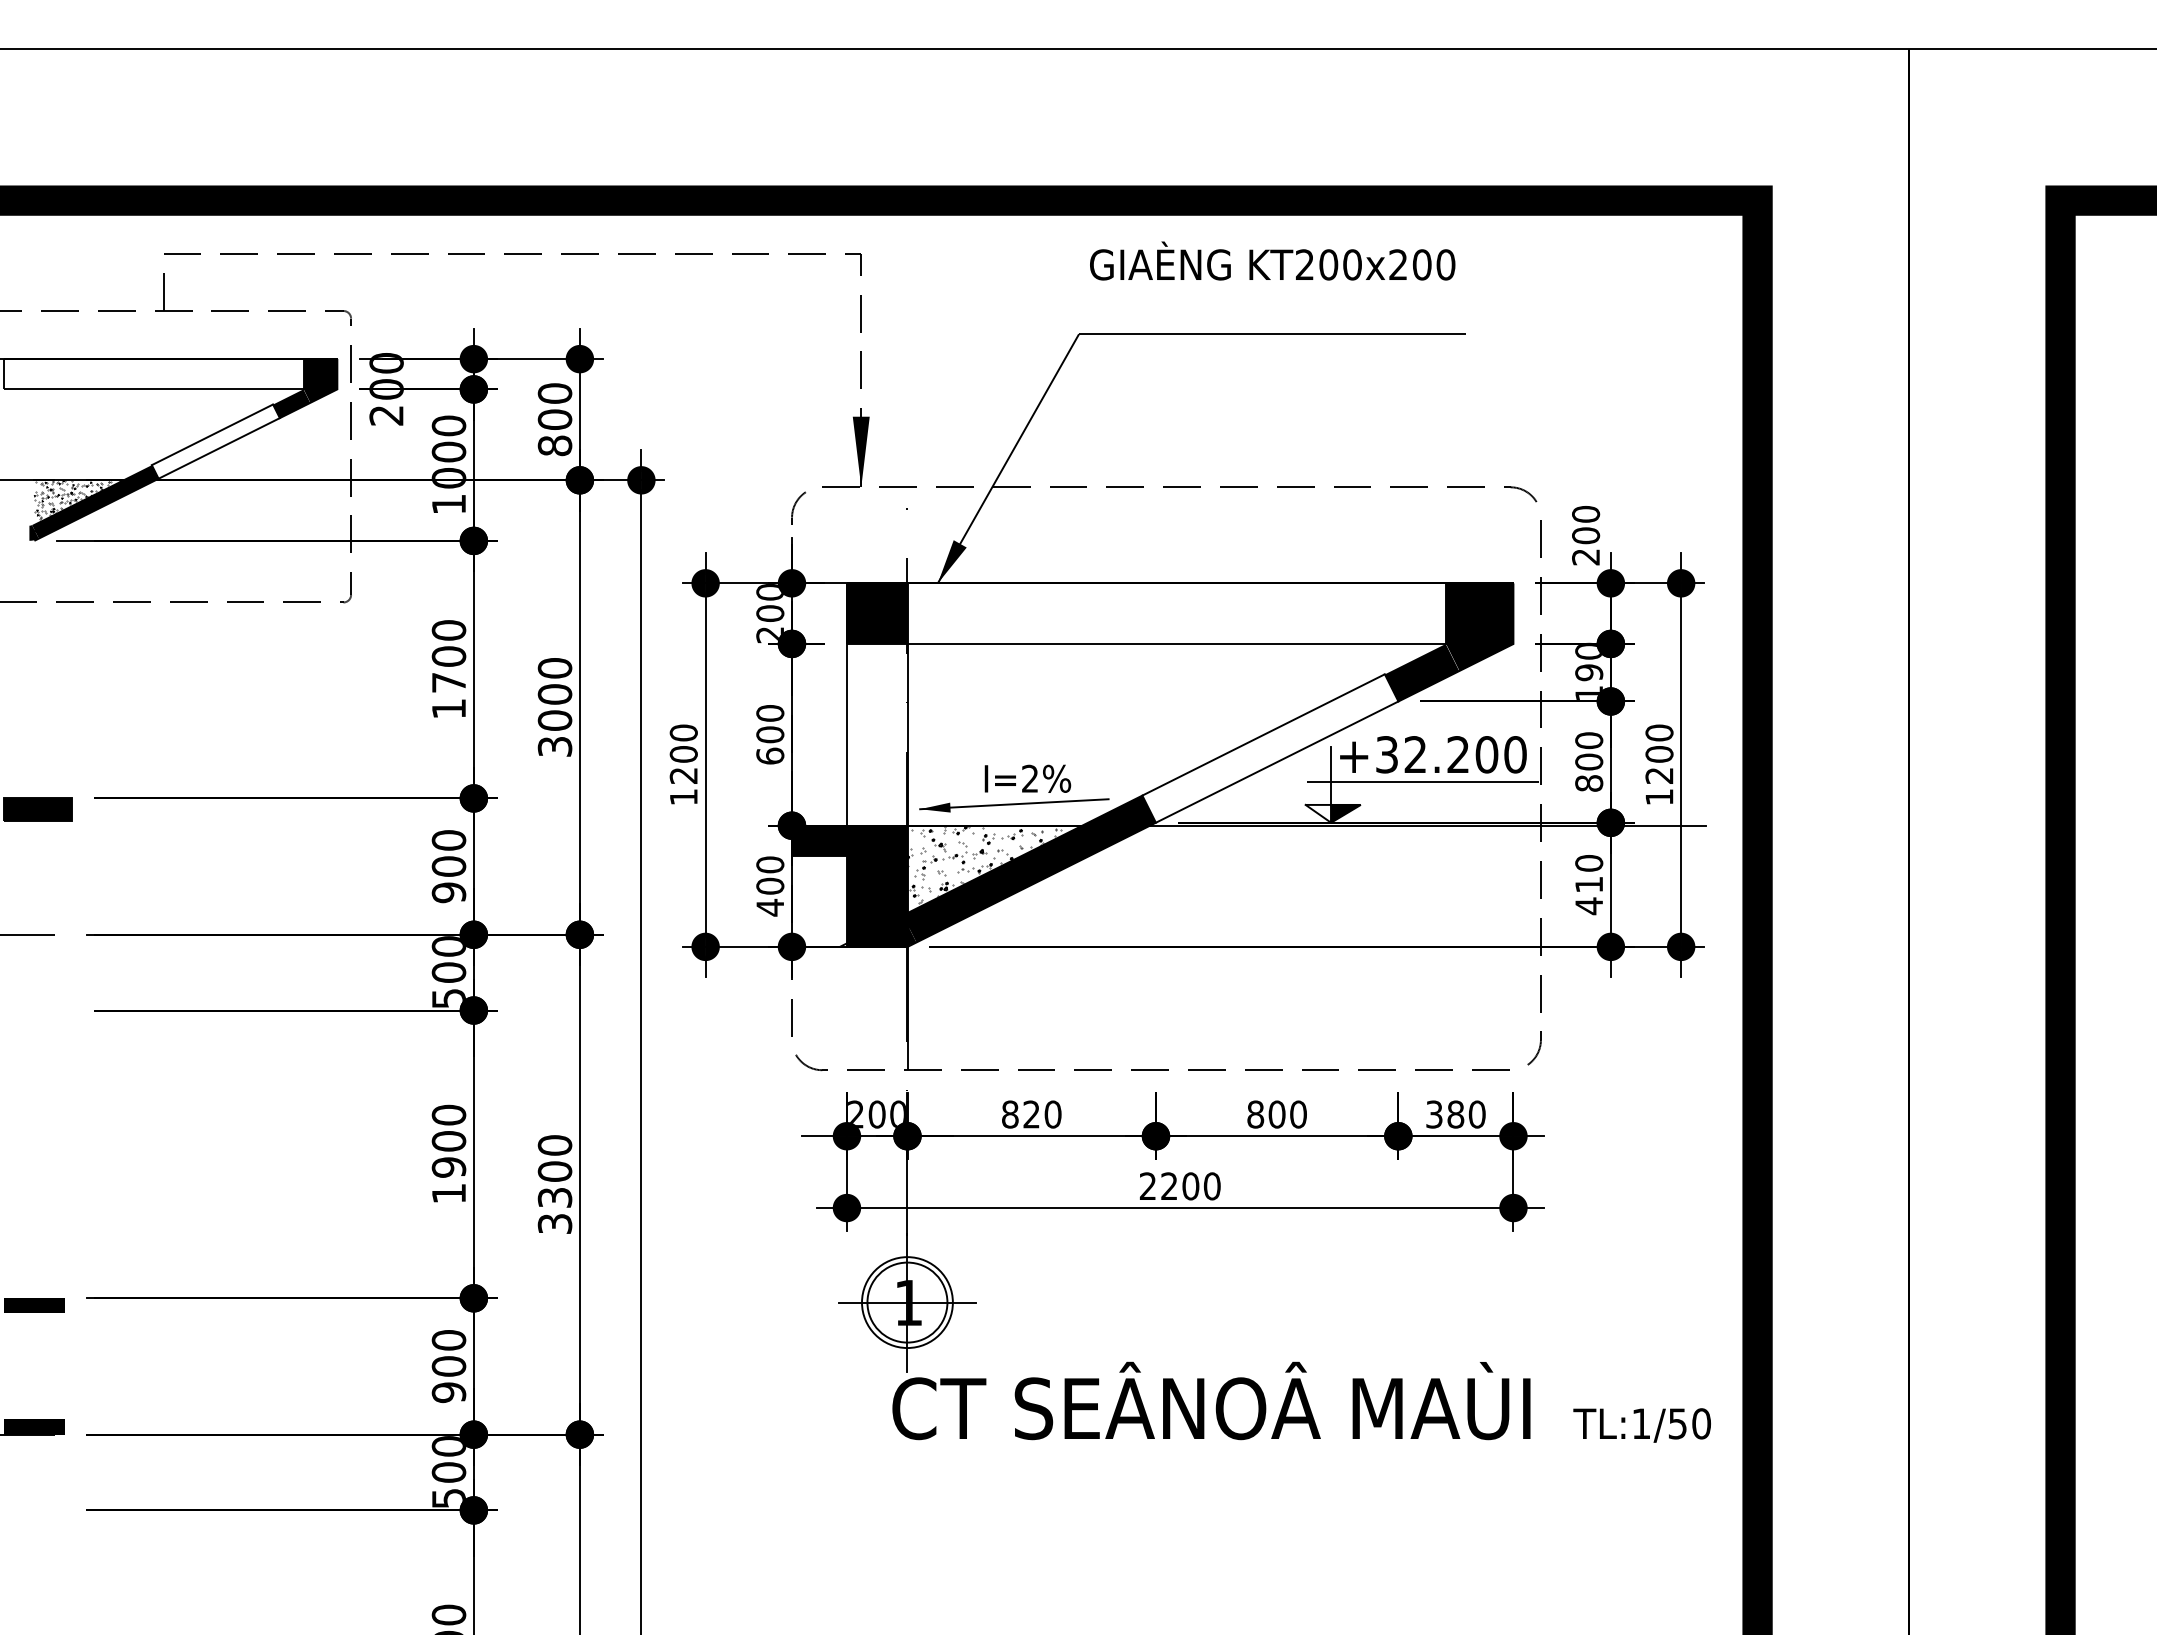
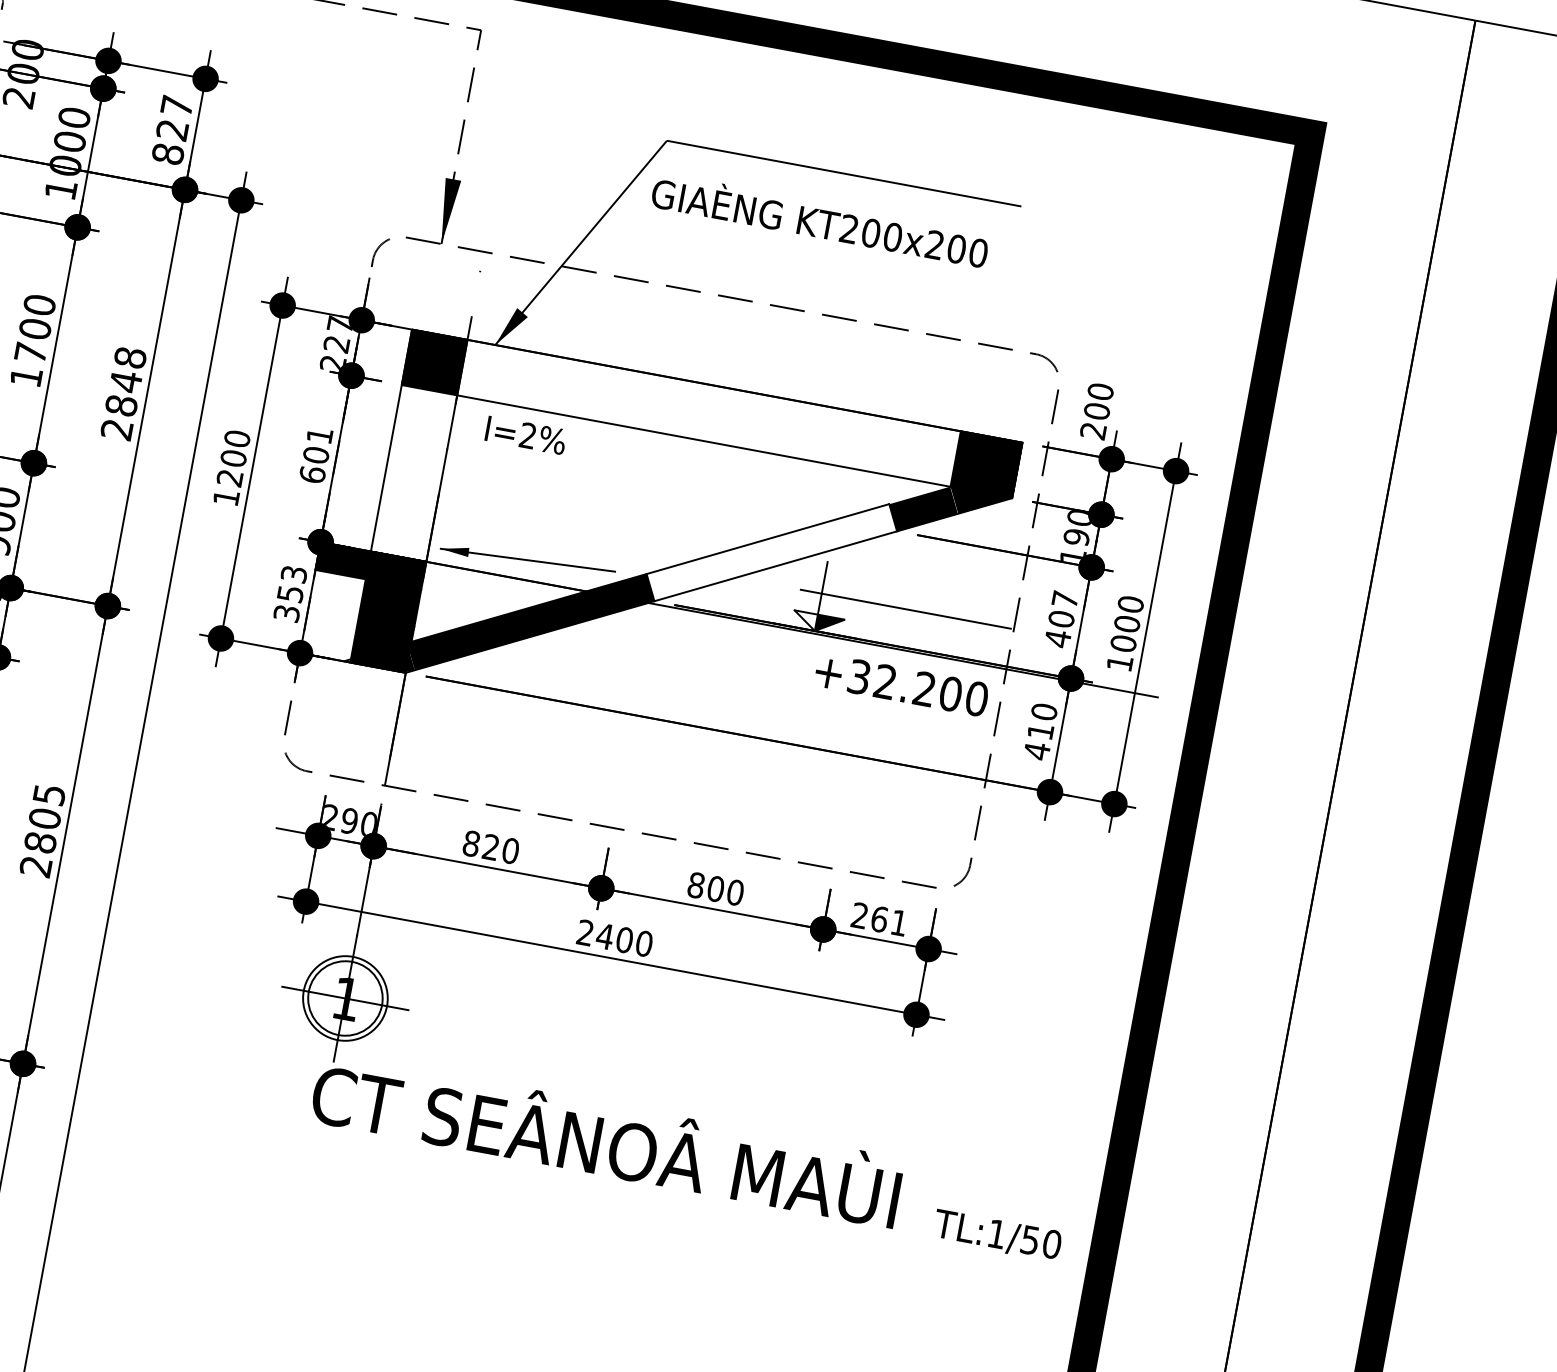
text: (1272, 260) -> (820, 219), moved
text: (554, 406) -> (174, 117), 800 -> 827
text: (770, 602) -> (338, 334), 200 -> 227
text: (554, 707) -> (123, 393), 3000 -> 2848
text: (770, 713) -> (319, 435), 600 -> 601
text: (1433, 754) -> (901, 684), moved
text: (1589, 762) -> (1061, 619), 800 -> 407
text: (1659, 775) -> (1123, 643), 1200 -> 1000
text: (1027, 778) -> (525, 435), moved
hatch: (1004, 876) -> (506, 624), removed
text: (770, 886) -> (290, 594), 400 -> 353
text: (876, 1114) -> (349, 820), 200 -> 290
text: (1455, 1114) -> (879, 919), 380 -> 261
text: (554, 1184) -> (42, 830), 3300 -> 2805
text: (1169, 1185) -> (605, 935), 2200 -> 2400

